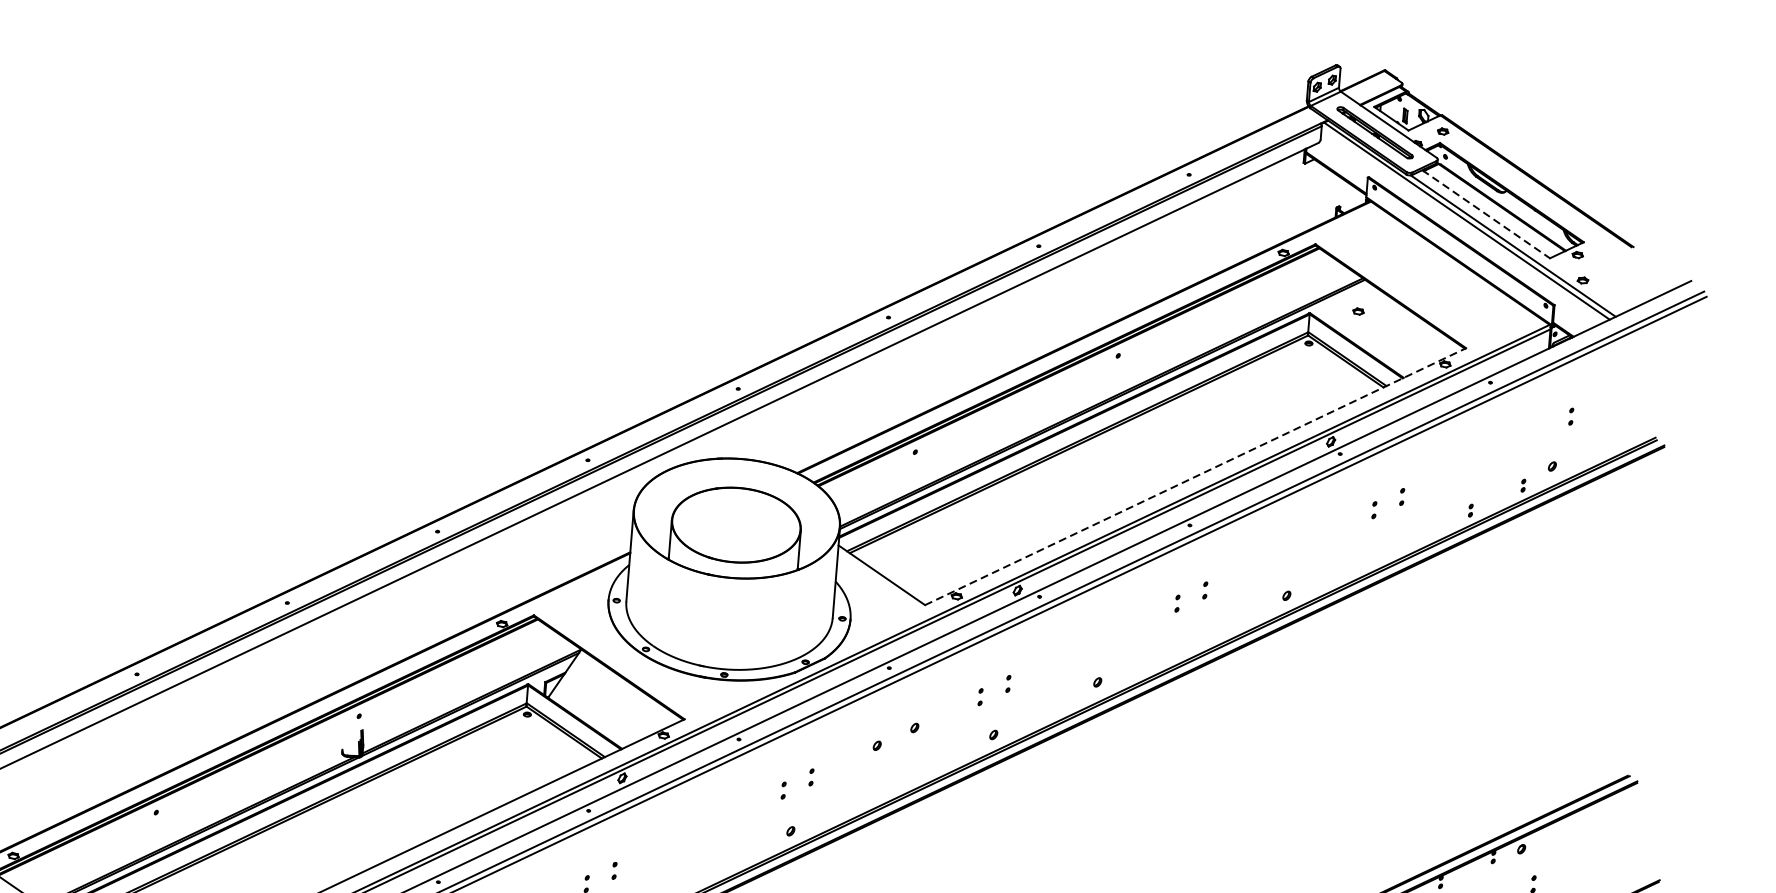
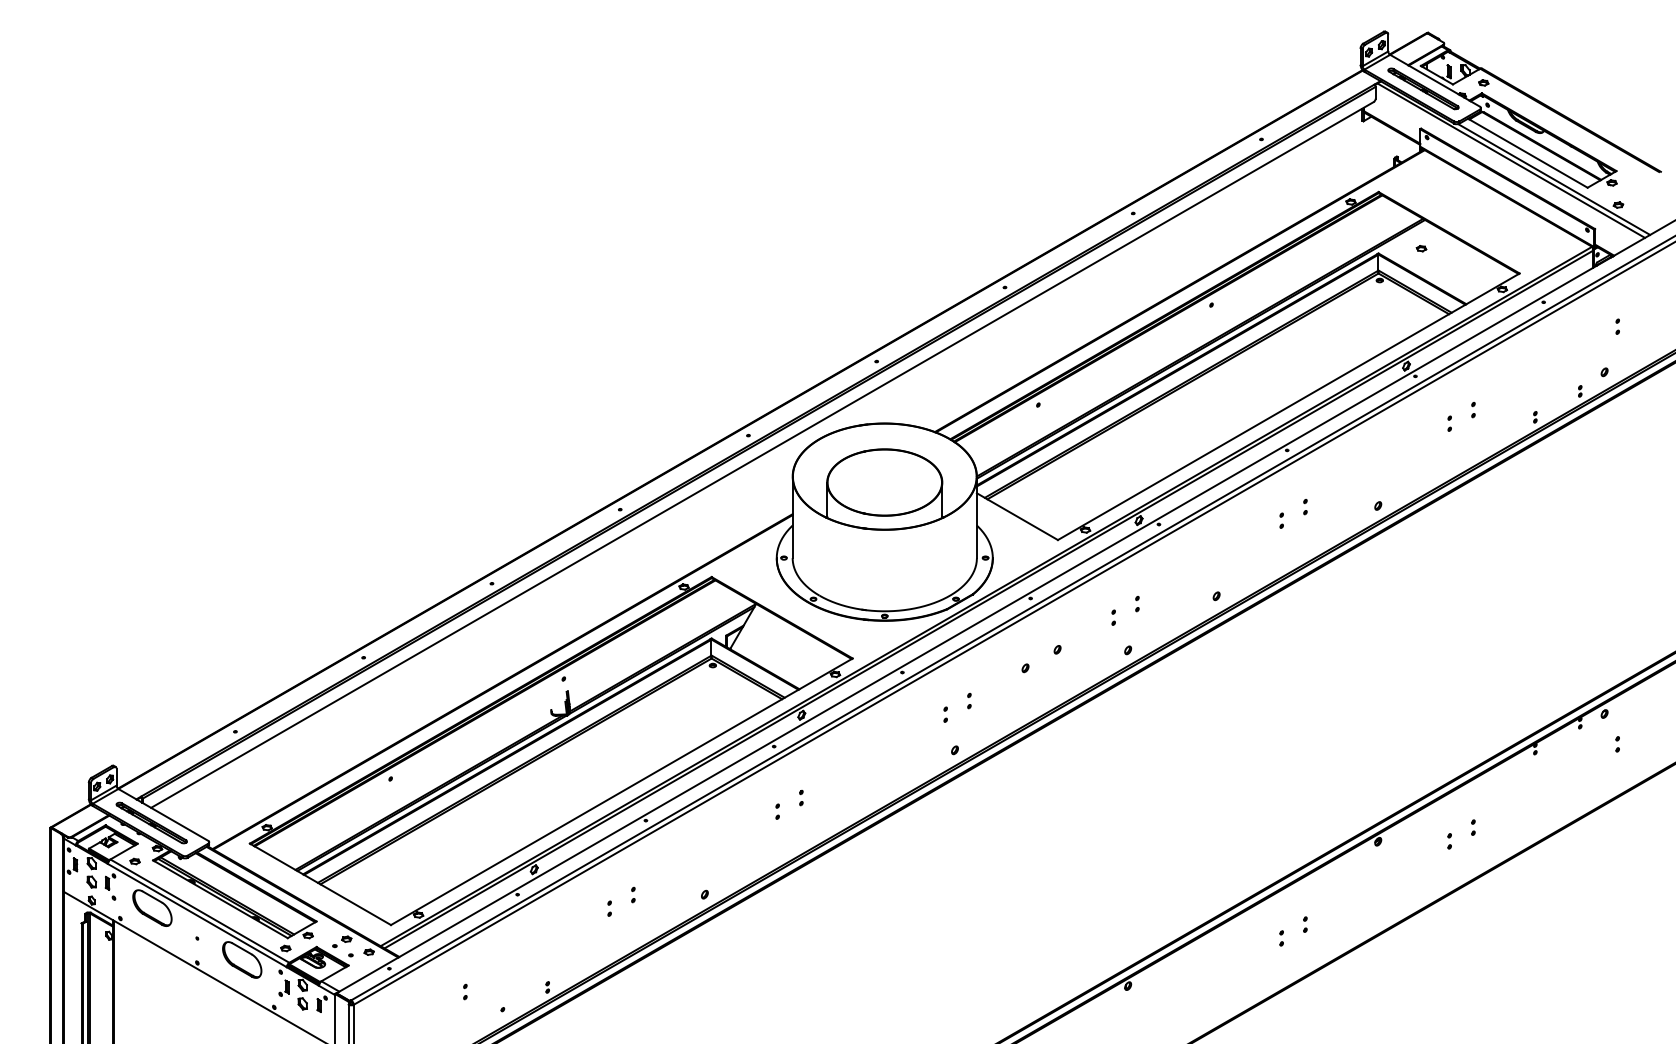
line: (1486, 214) -> (1528, 153), dashed -> solid
line: (1195, 476) -> (1288, 406), dashed -> solid

